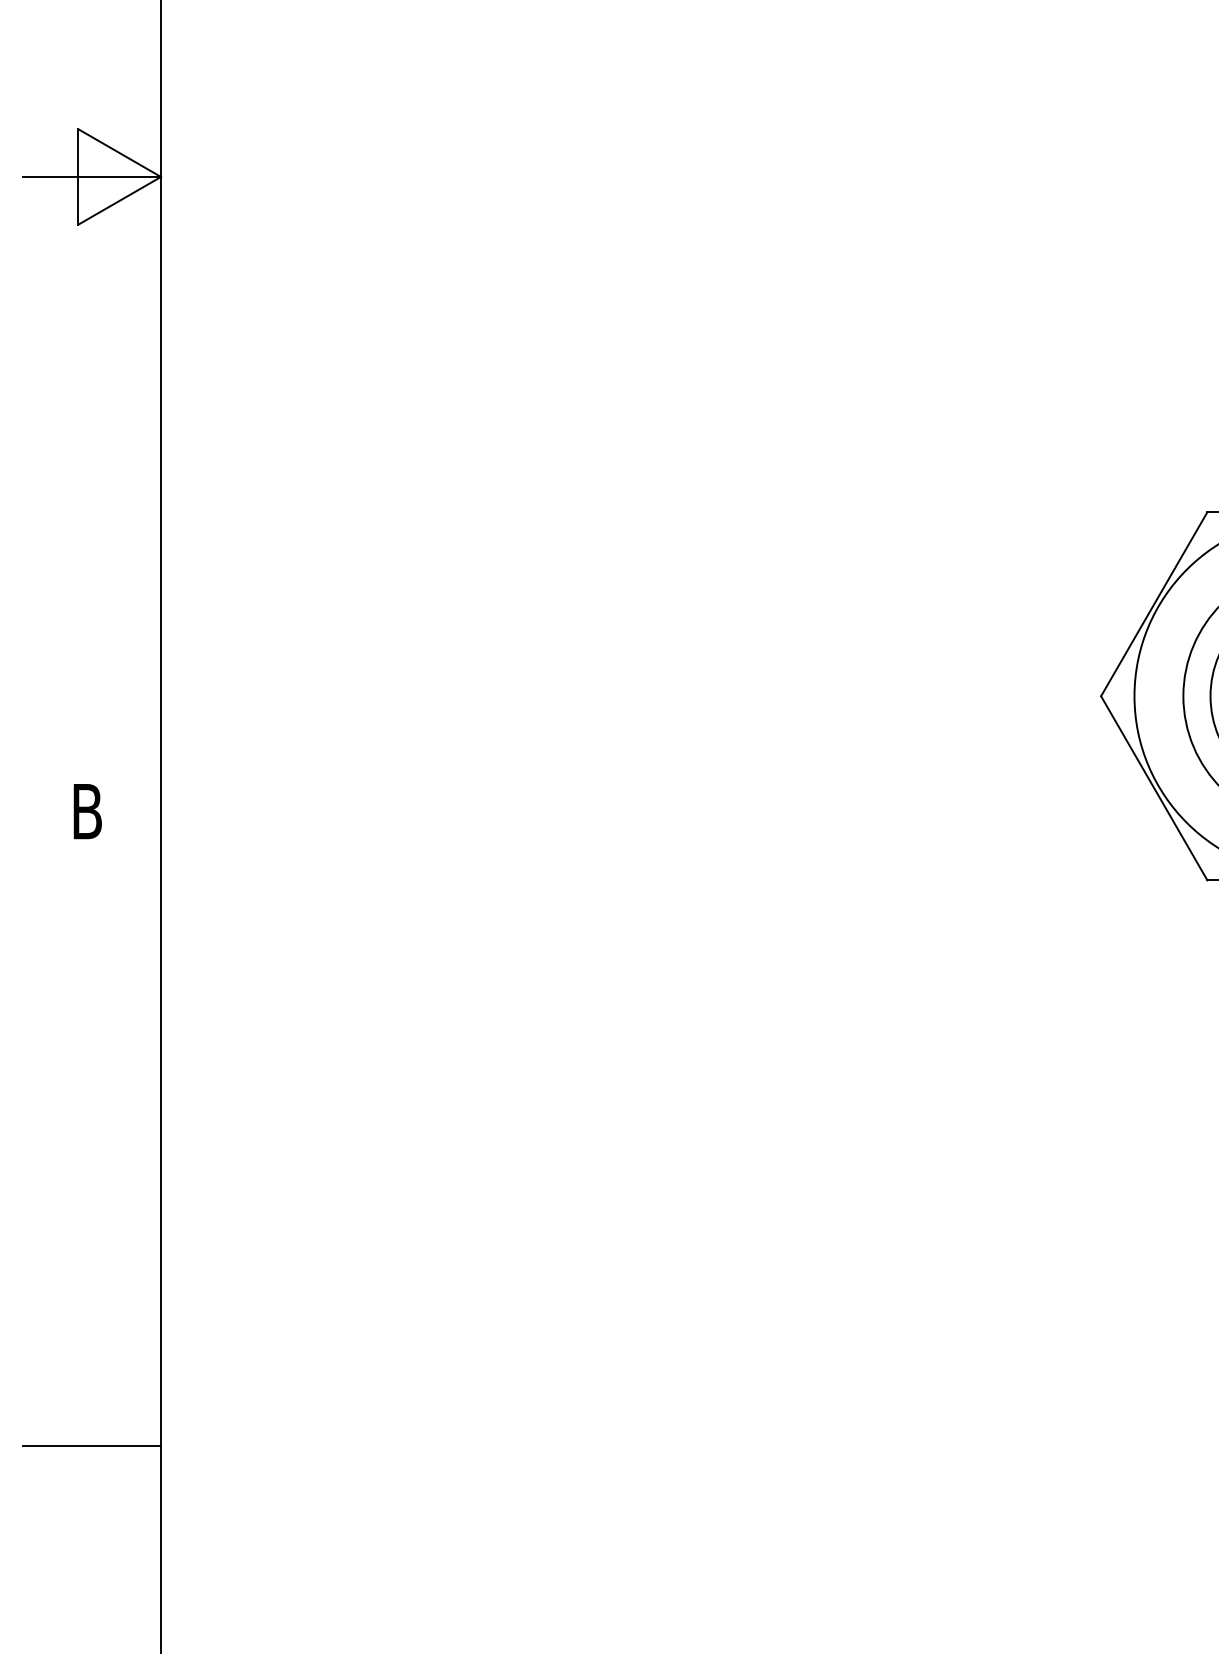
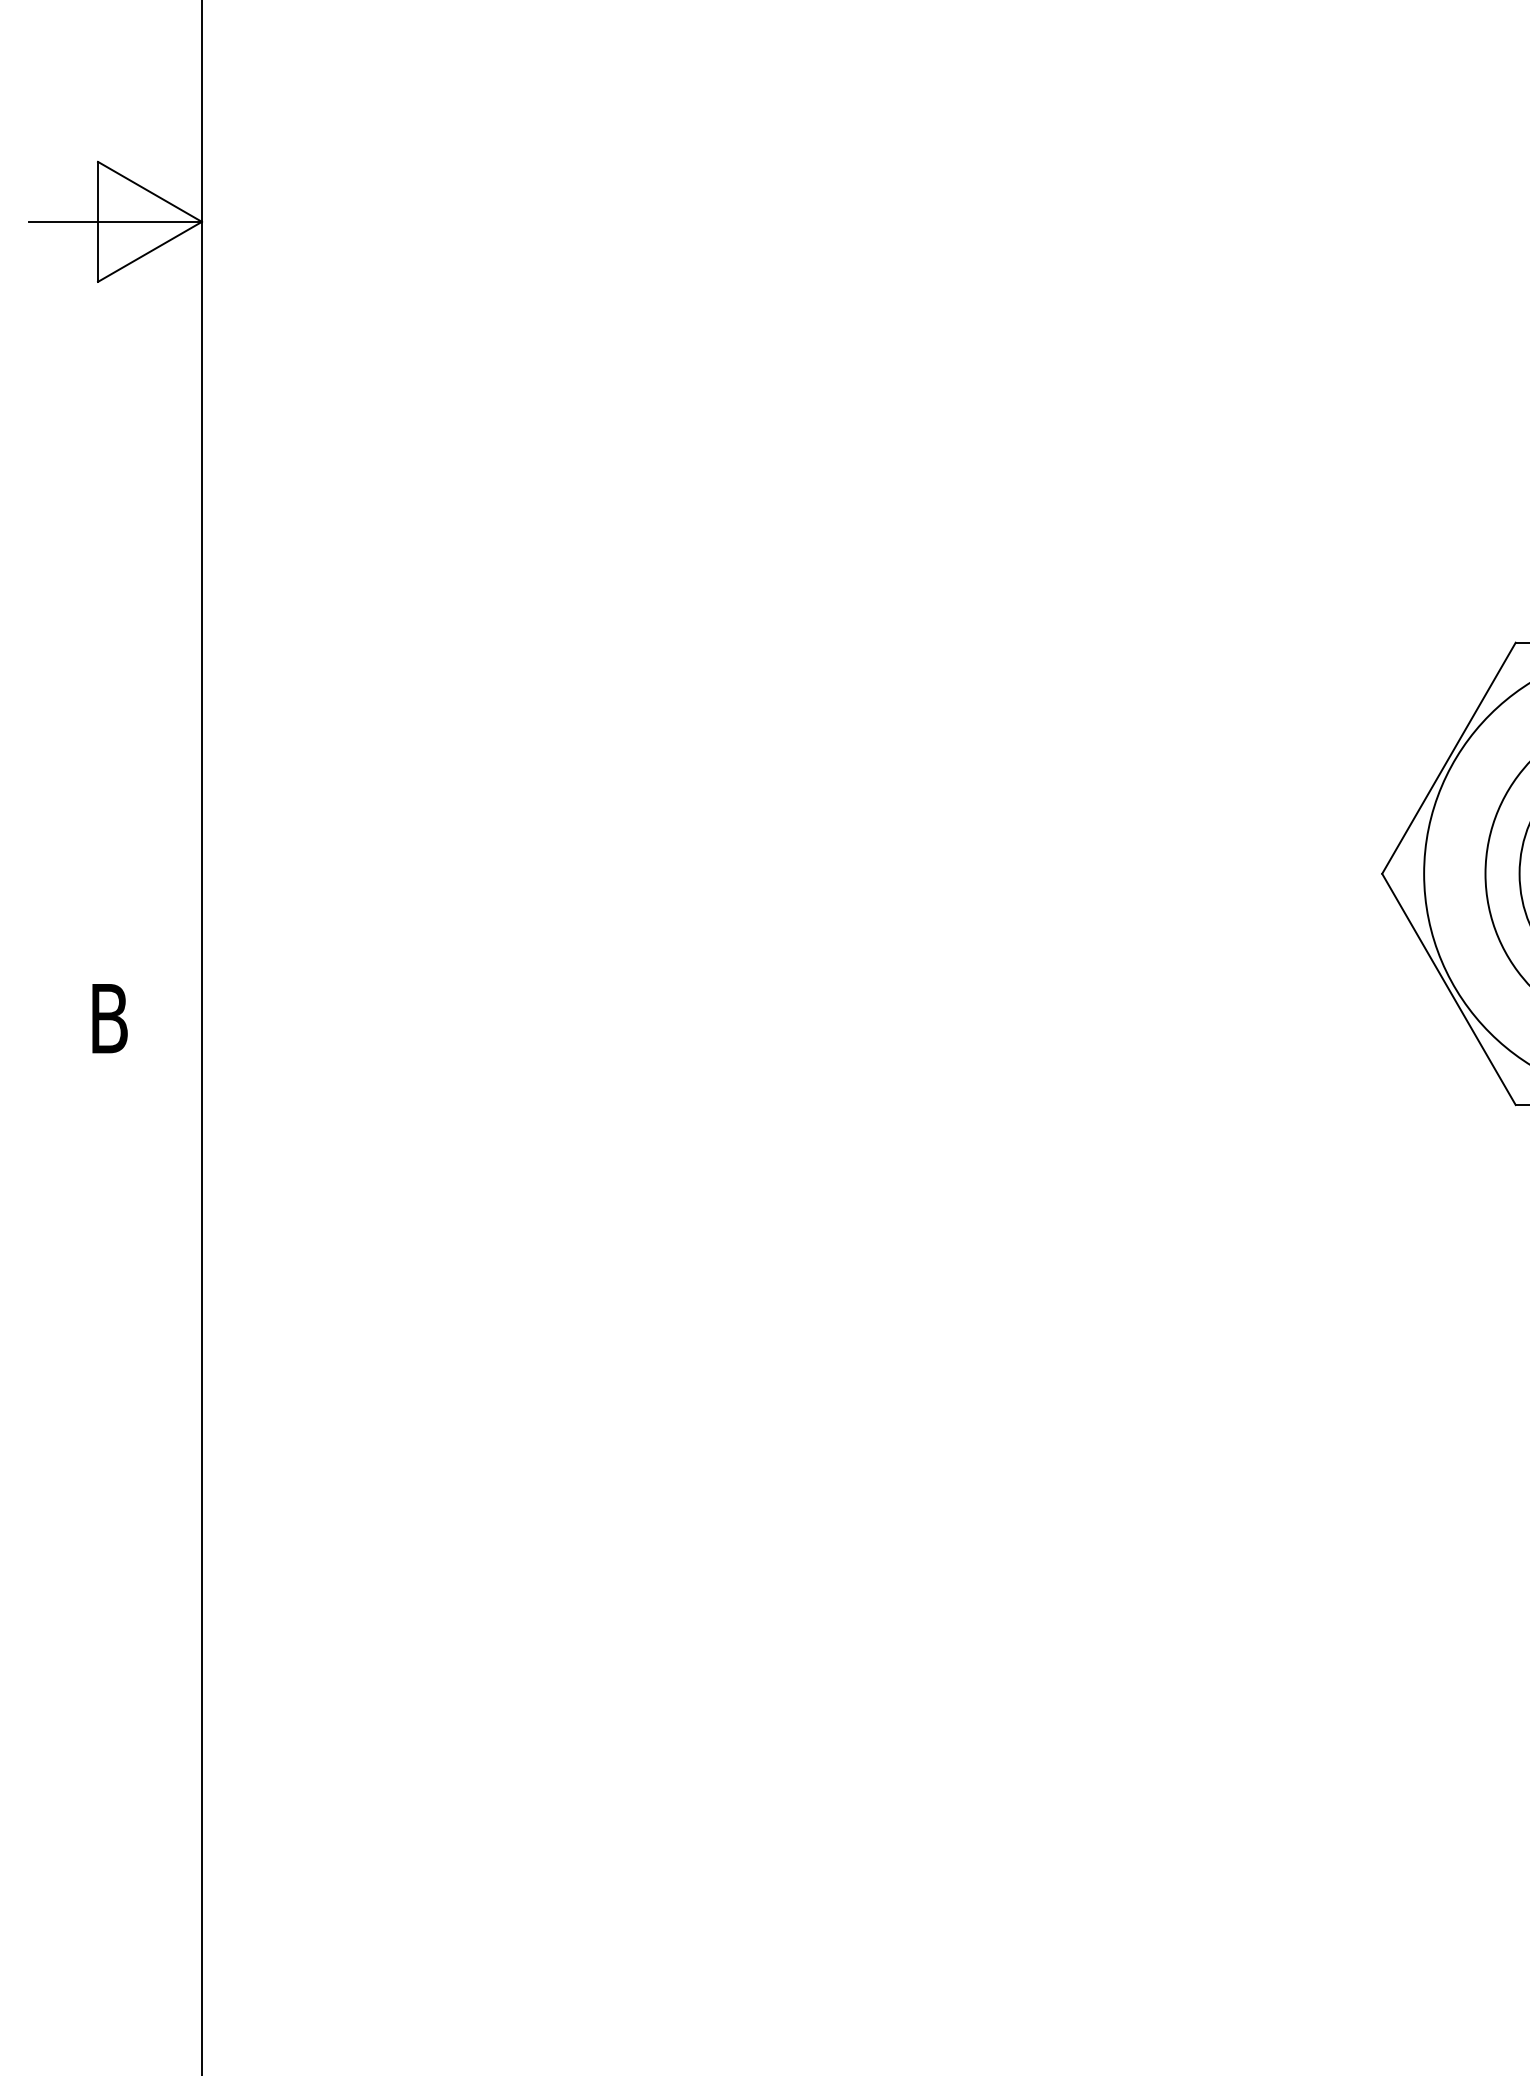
line: (91, 1446) -> (114, 1815), removed

